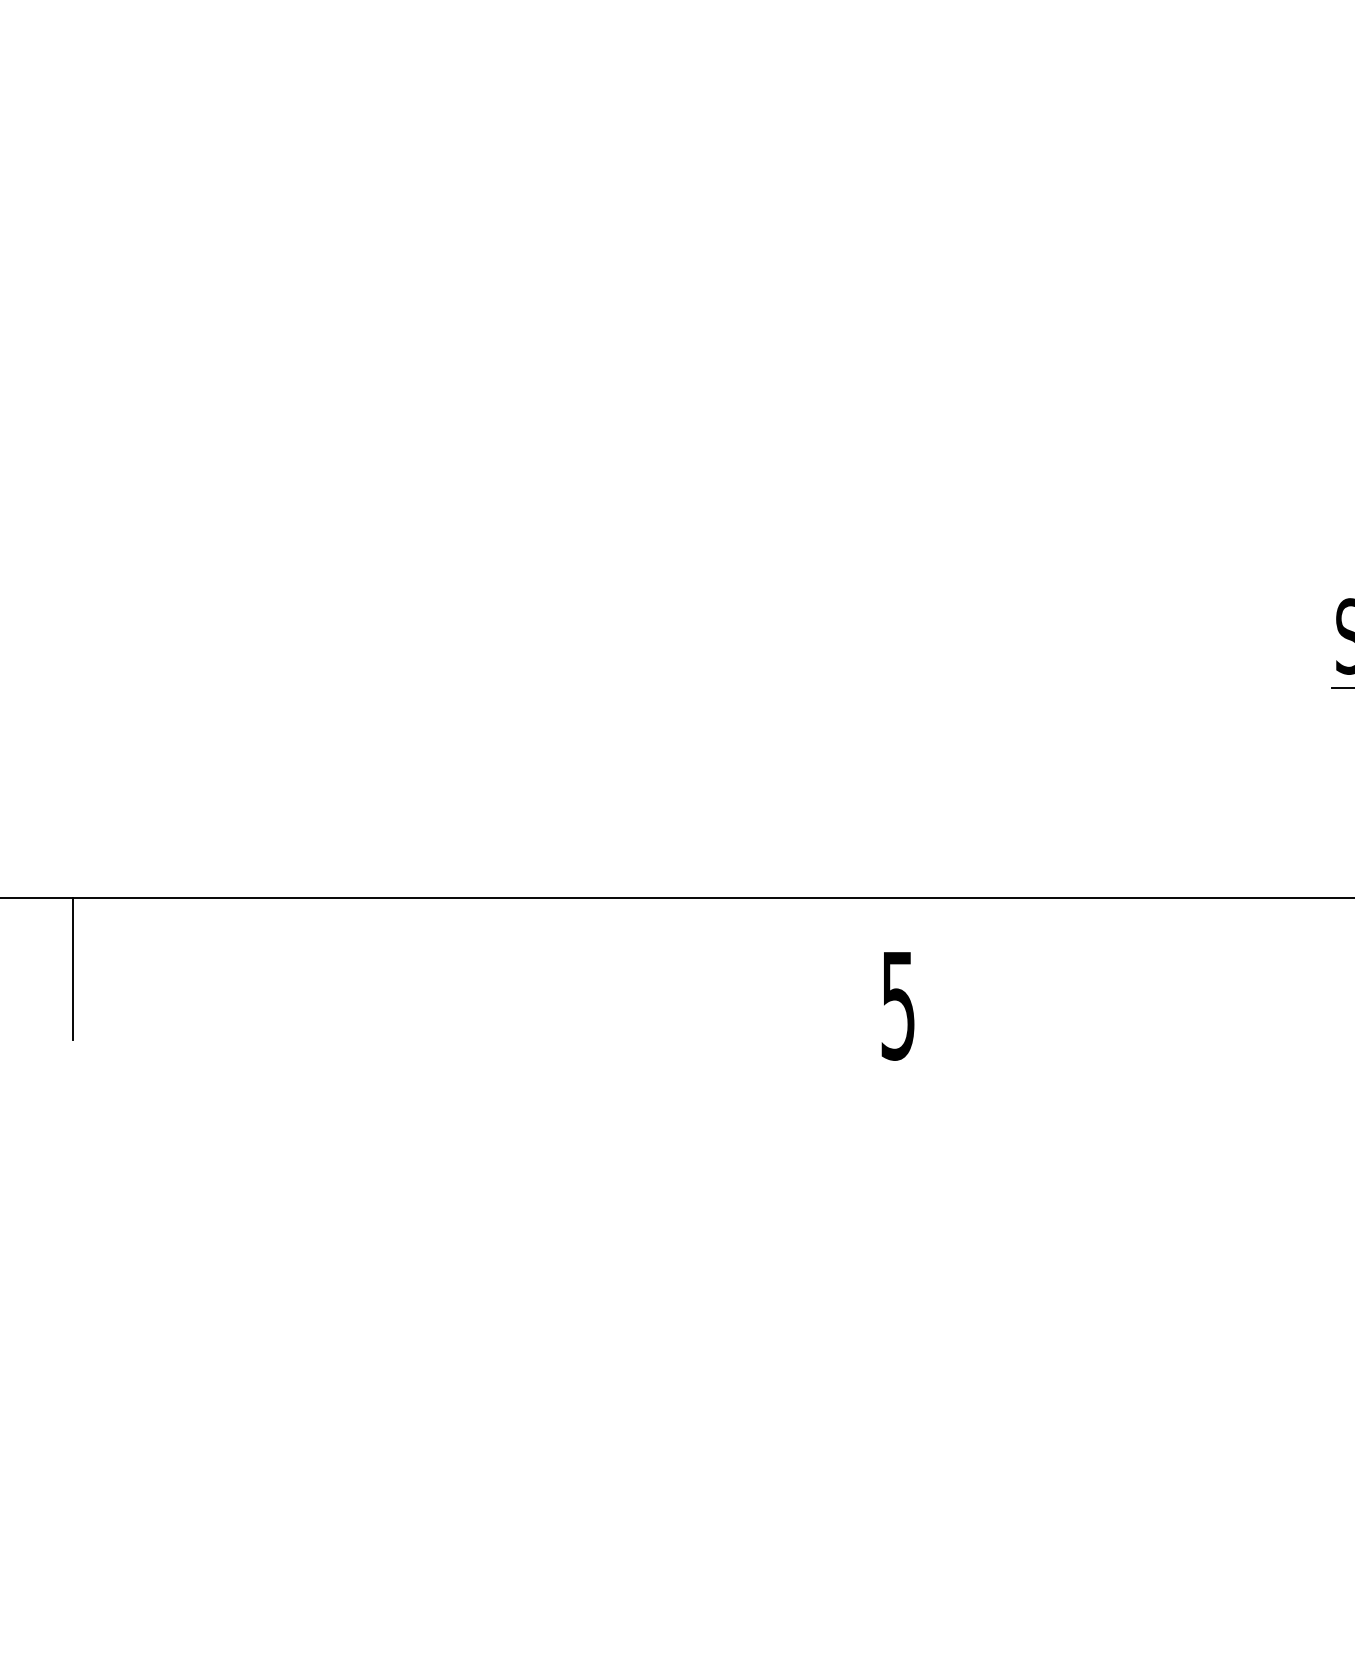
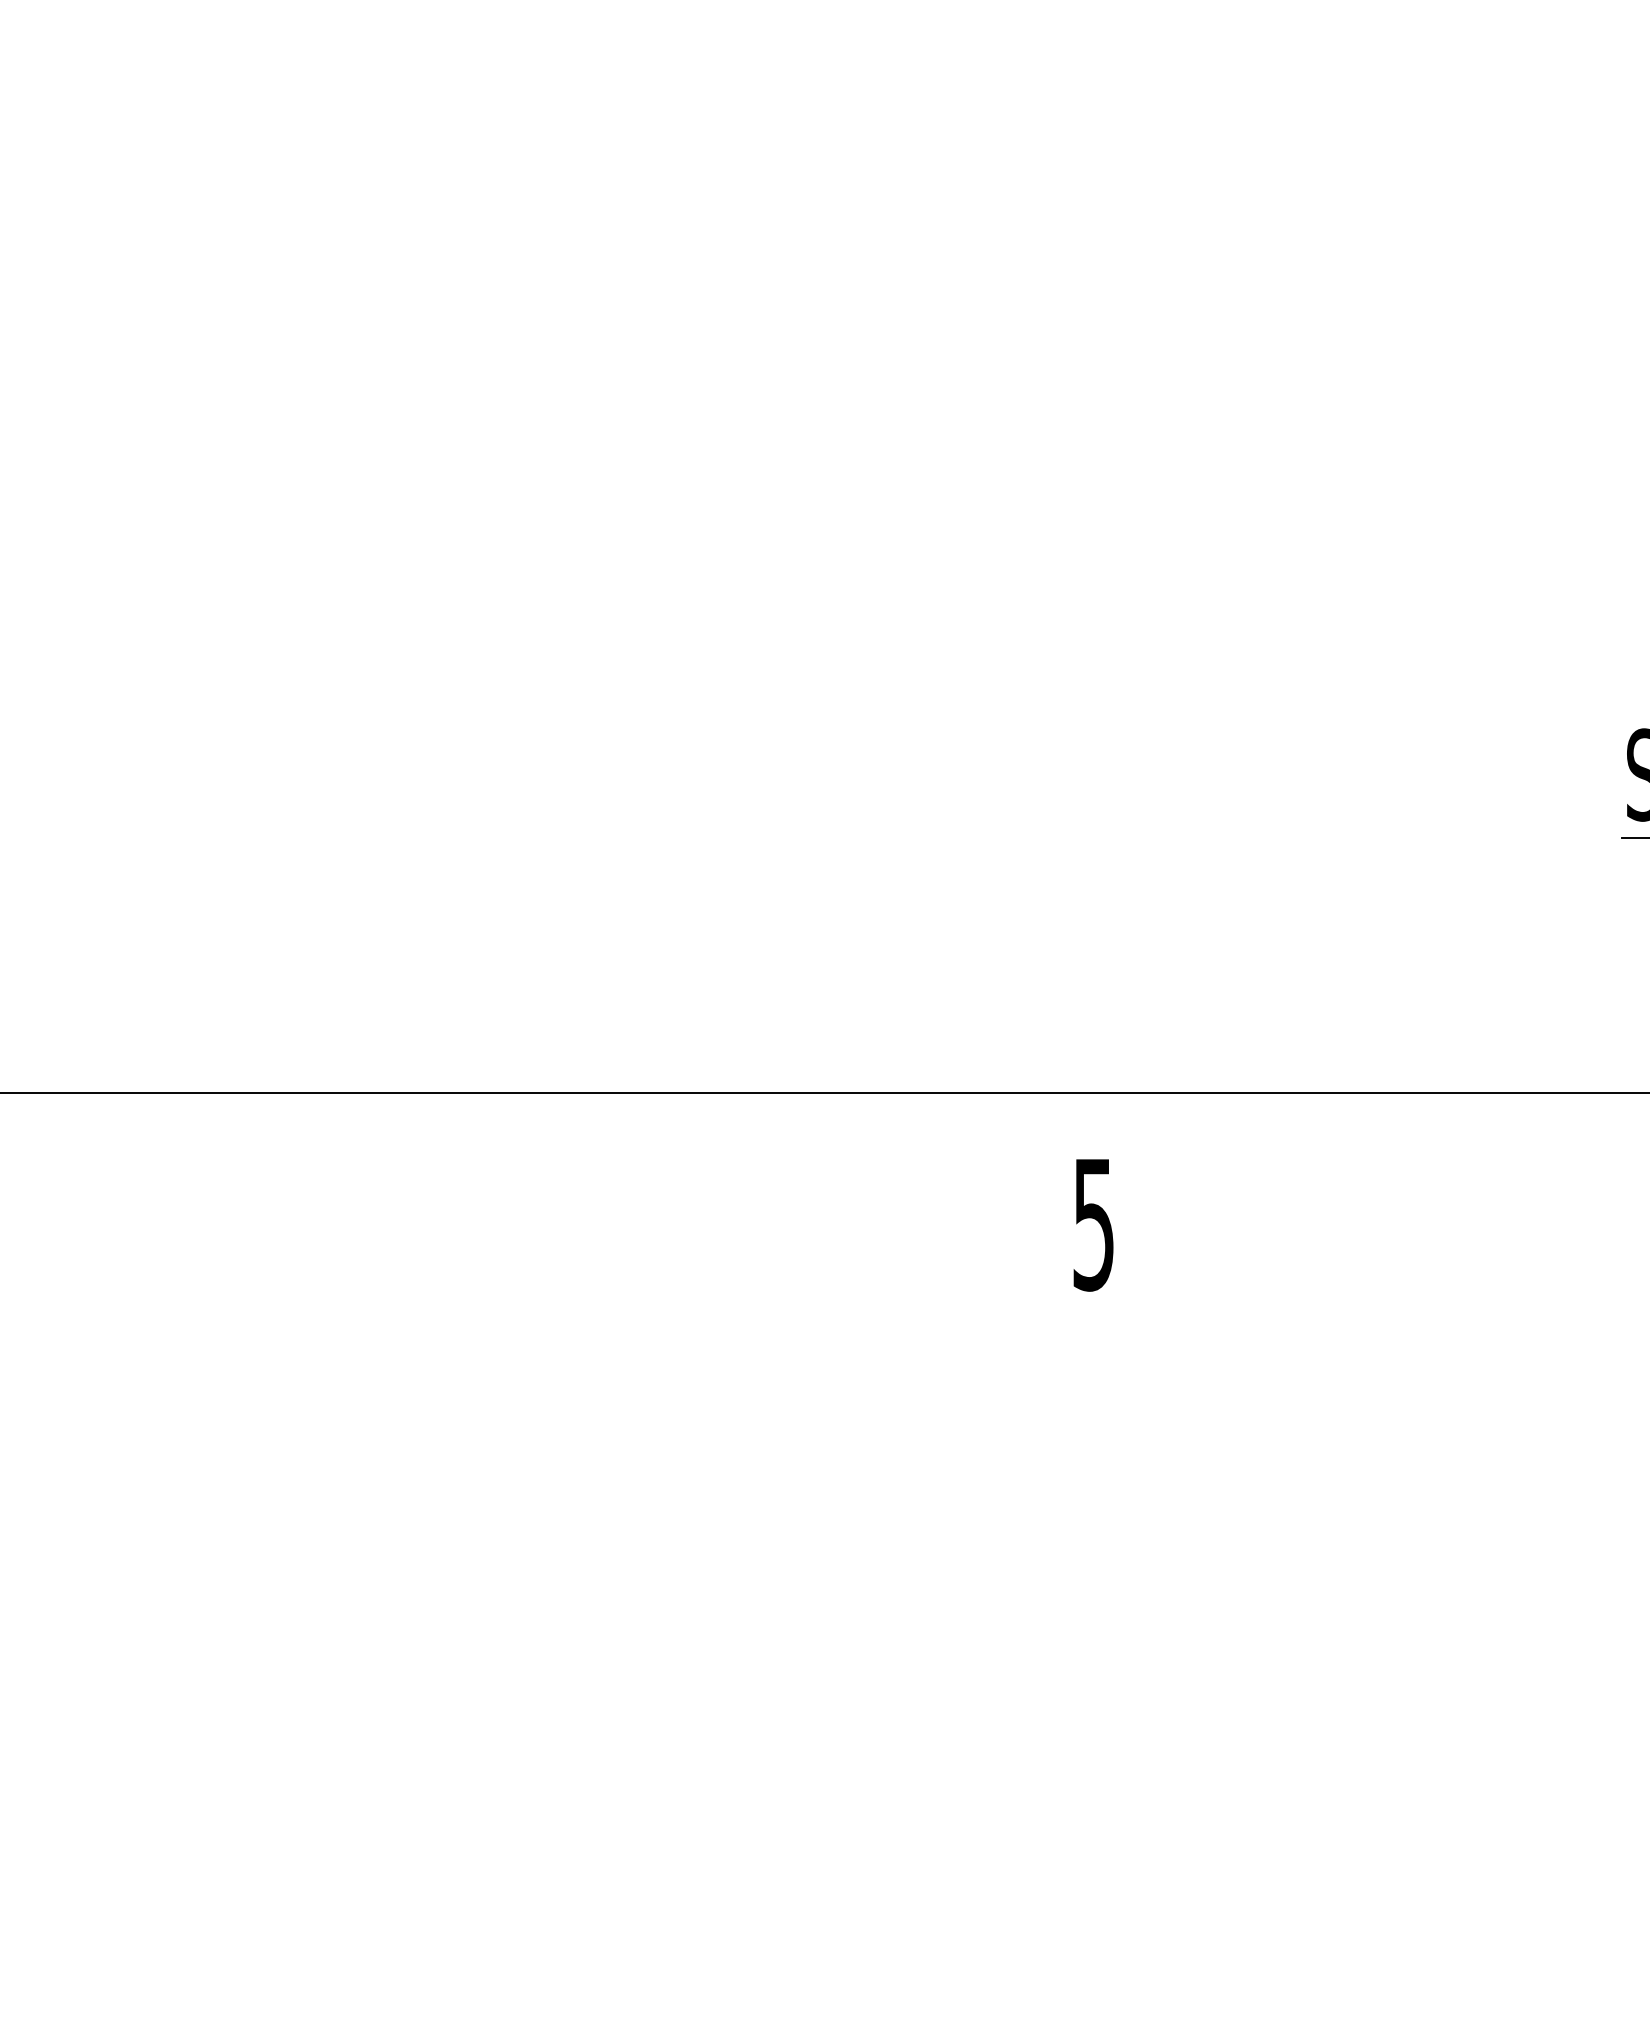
line: (72, 968) -> (88, 1179), removed

